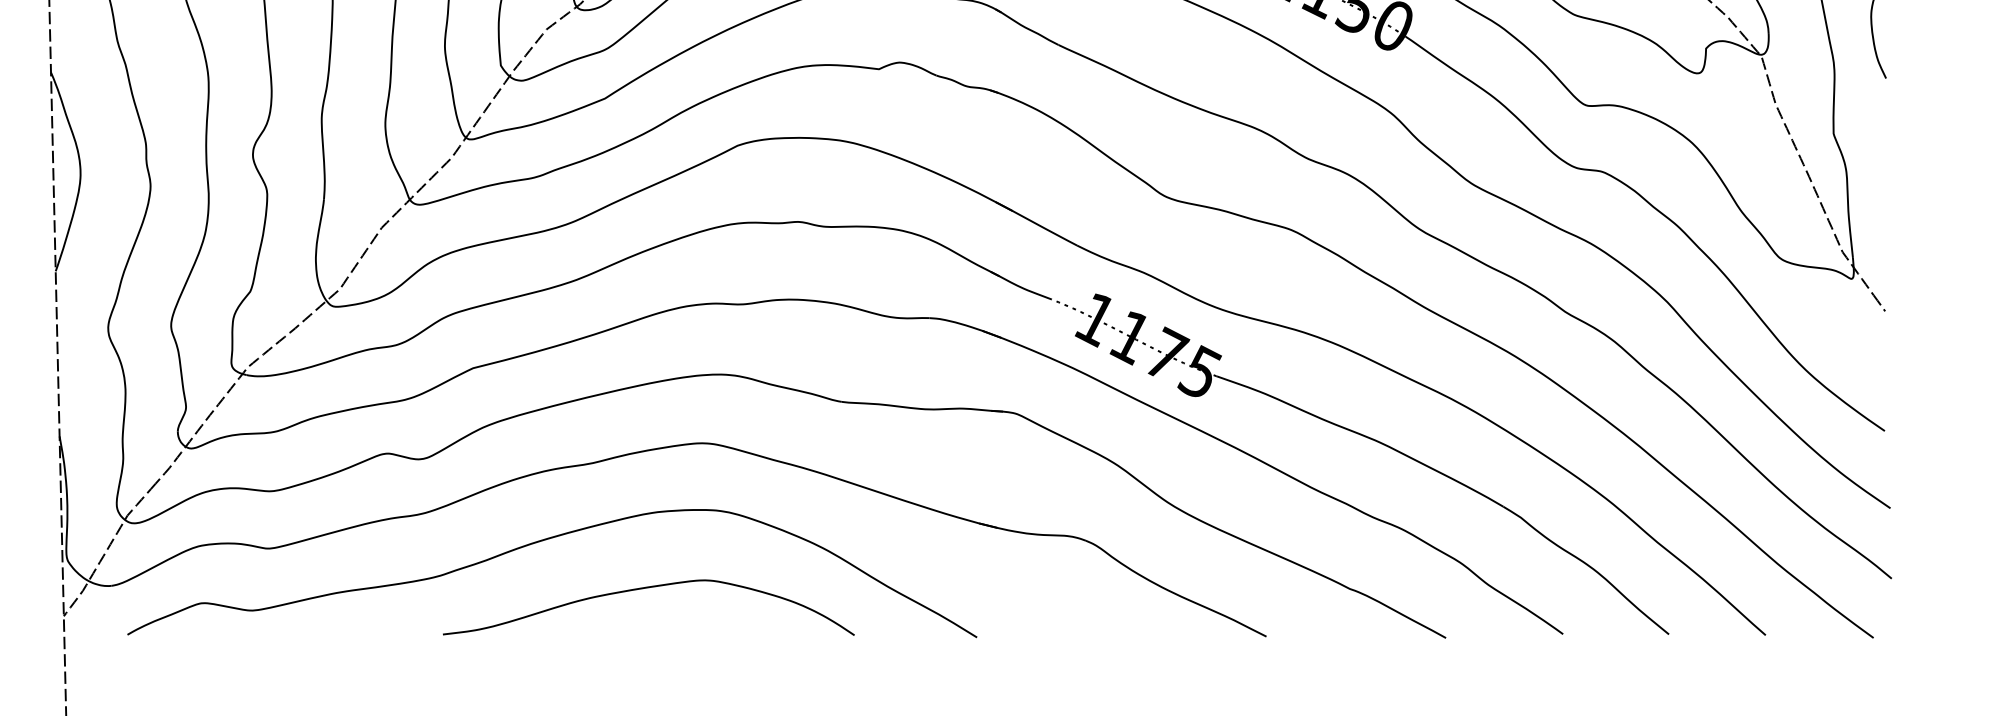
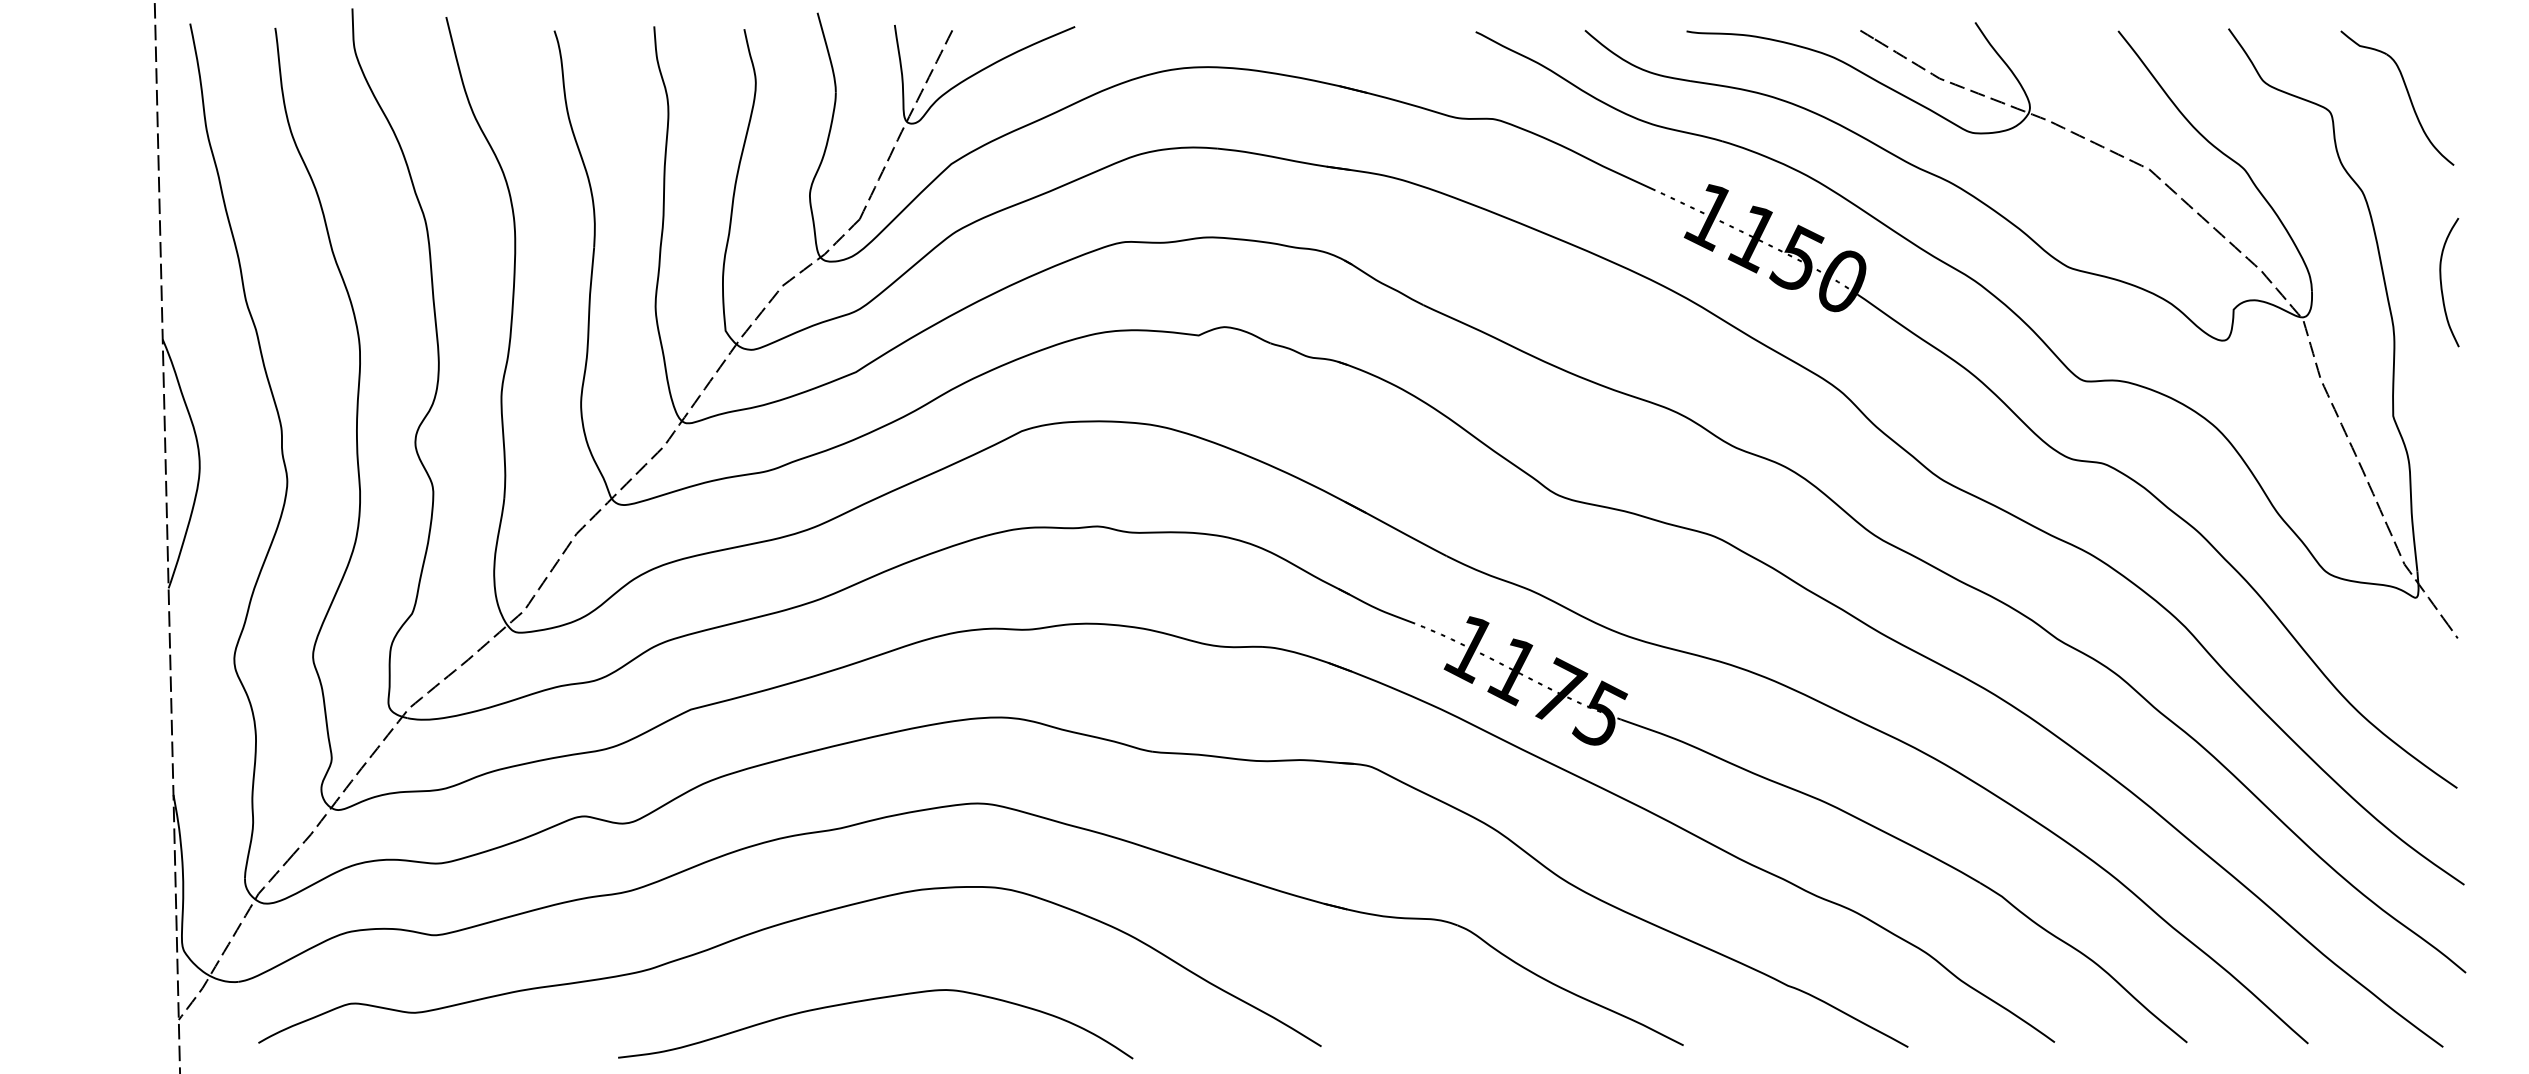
curve: (646, 588) -> (872, 1000), moved

